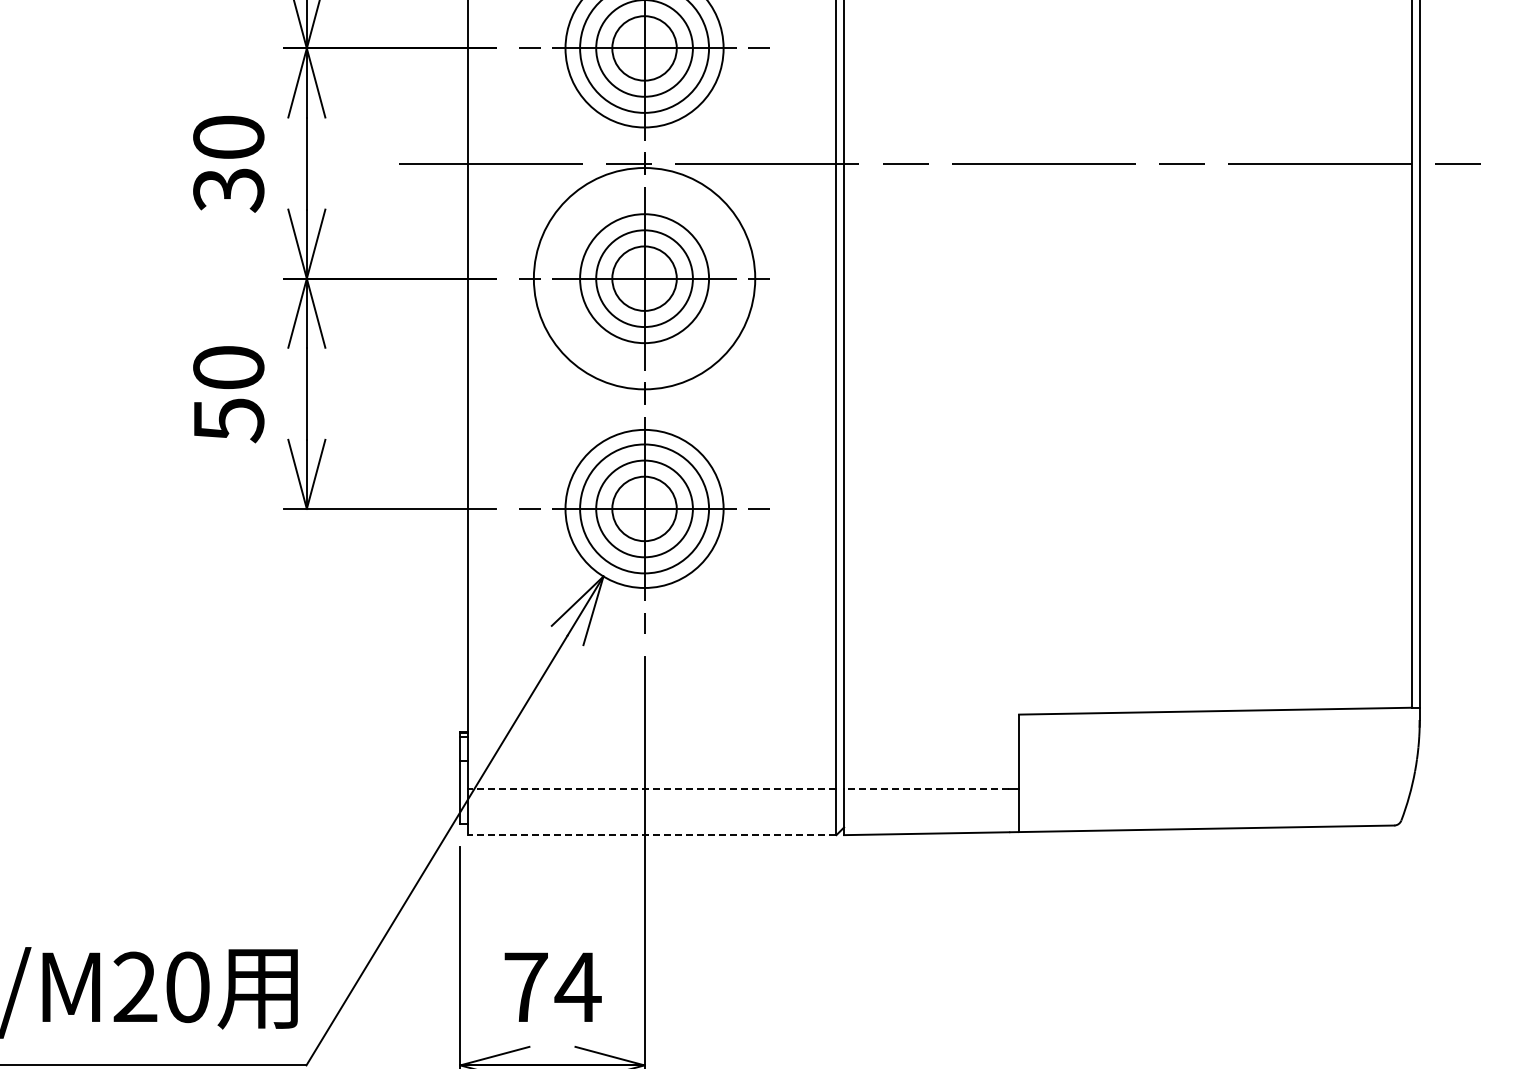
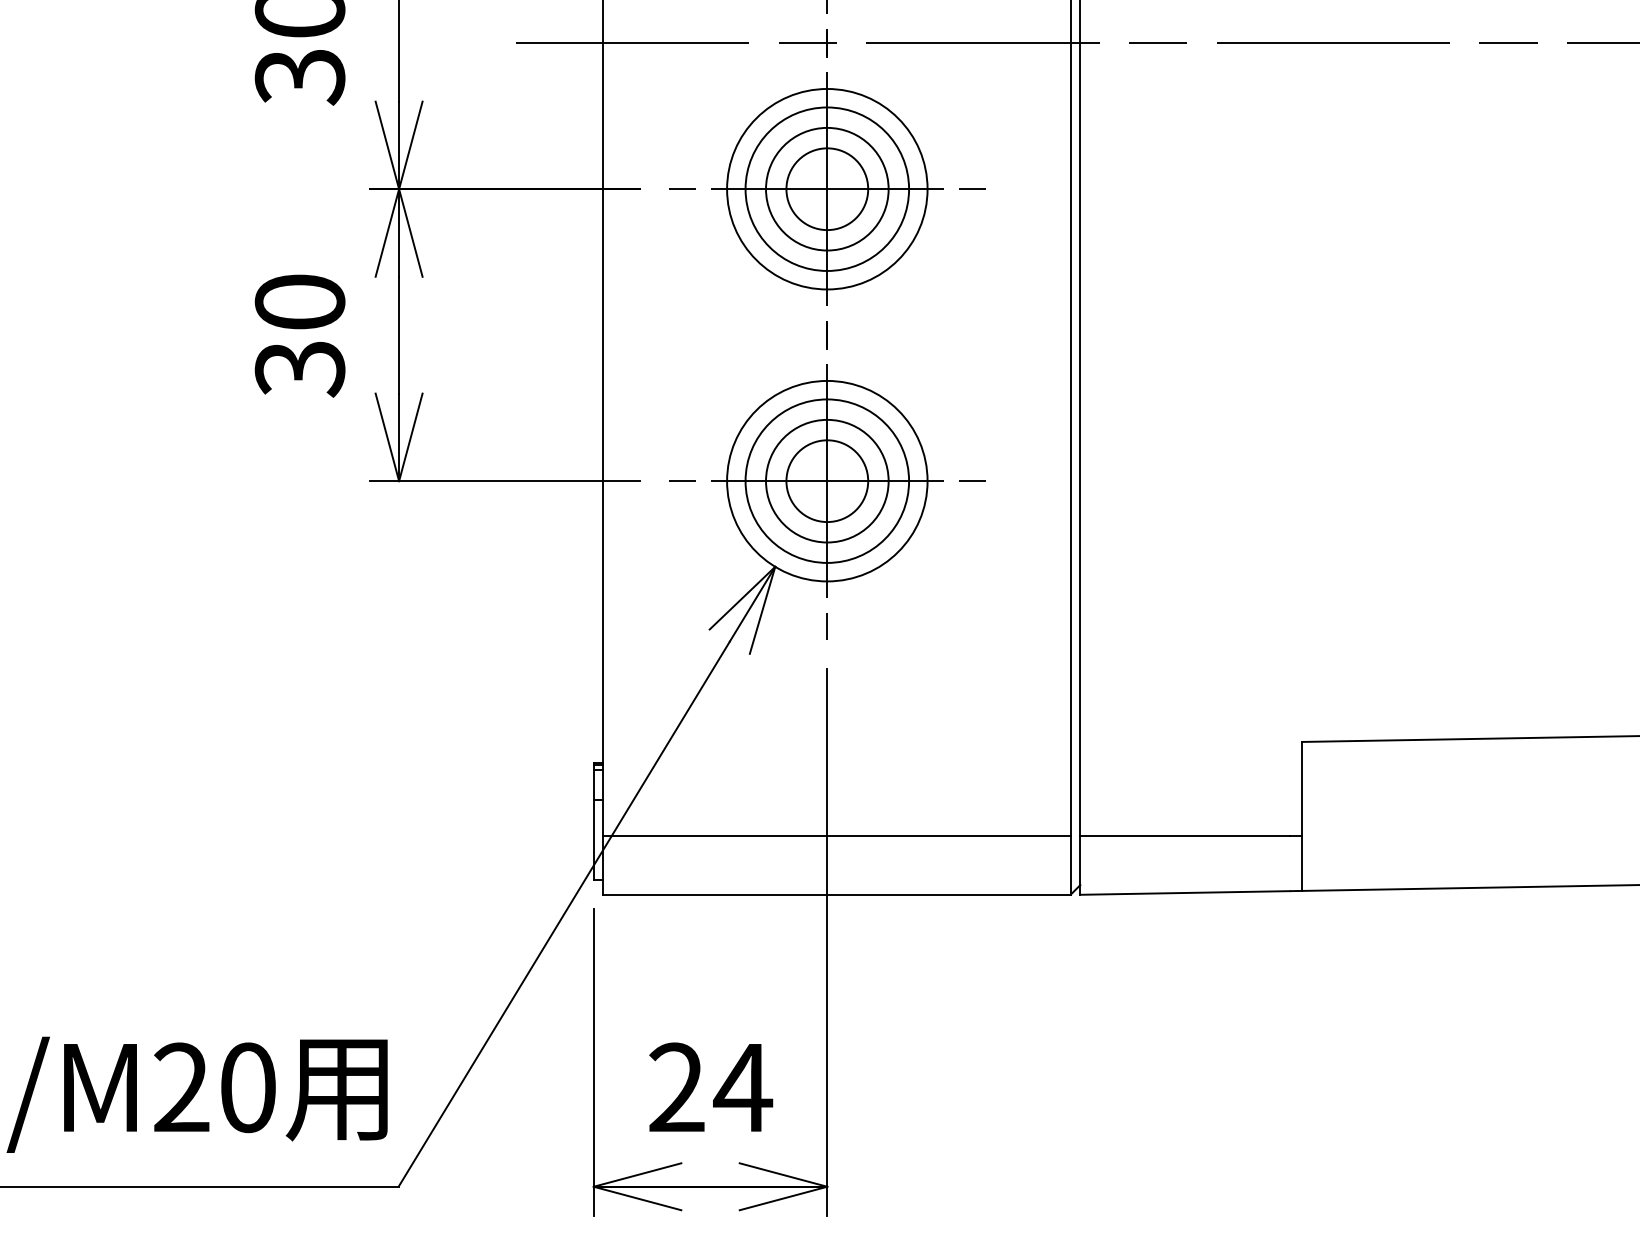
circle: (644, 278) -> (827, 188), size x0.71
text: (228, 420) -> (299, 369), 50 -> 30
line: (651, 789) -> (836, 836), dashed -> solid
line: (926, 789) -> (1184, 836), dashed -> solid
line: (651, 835) -> (836, 895), dashed -> solid
text: (525, 986) -> (676, 1086), 74 -> 24

